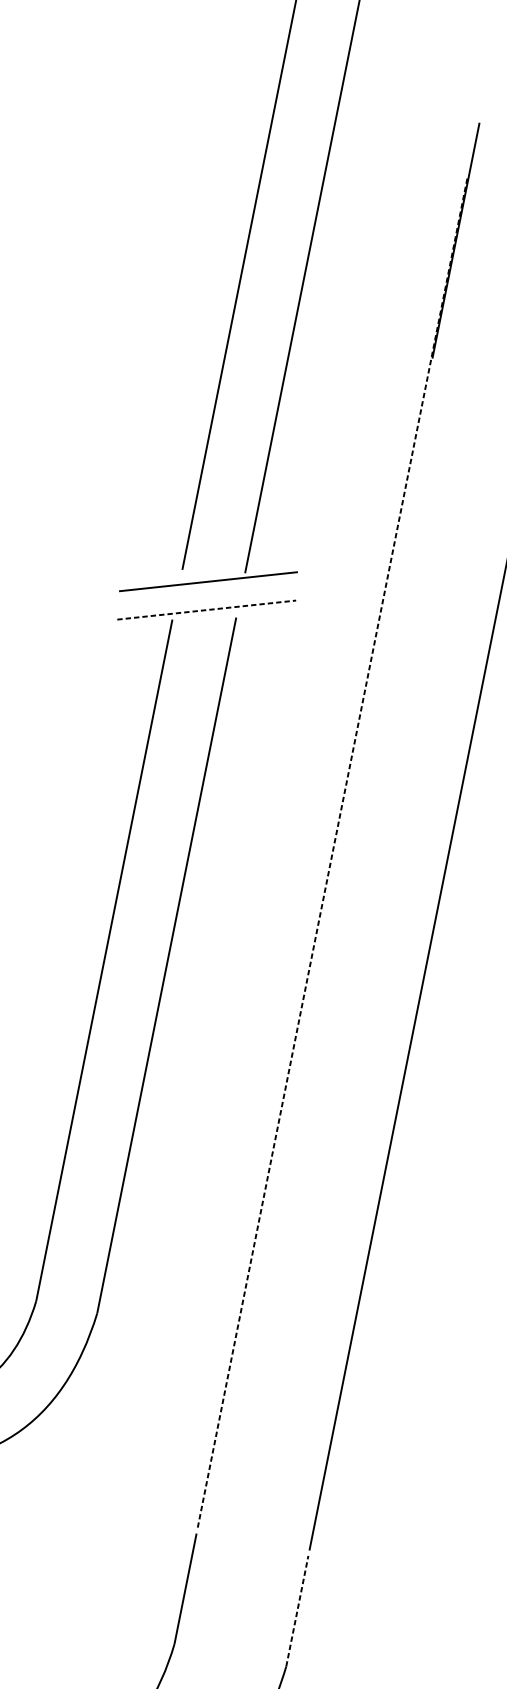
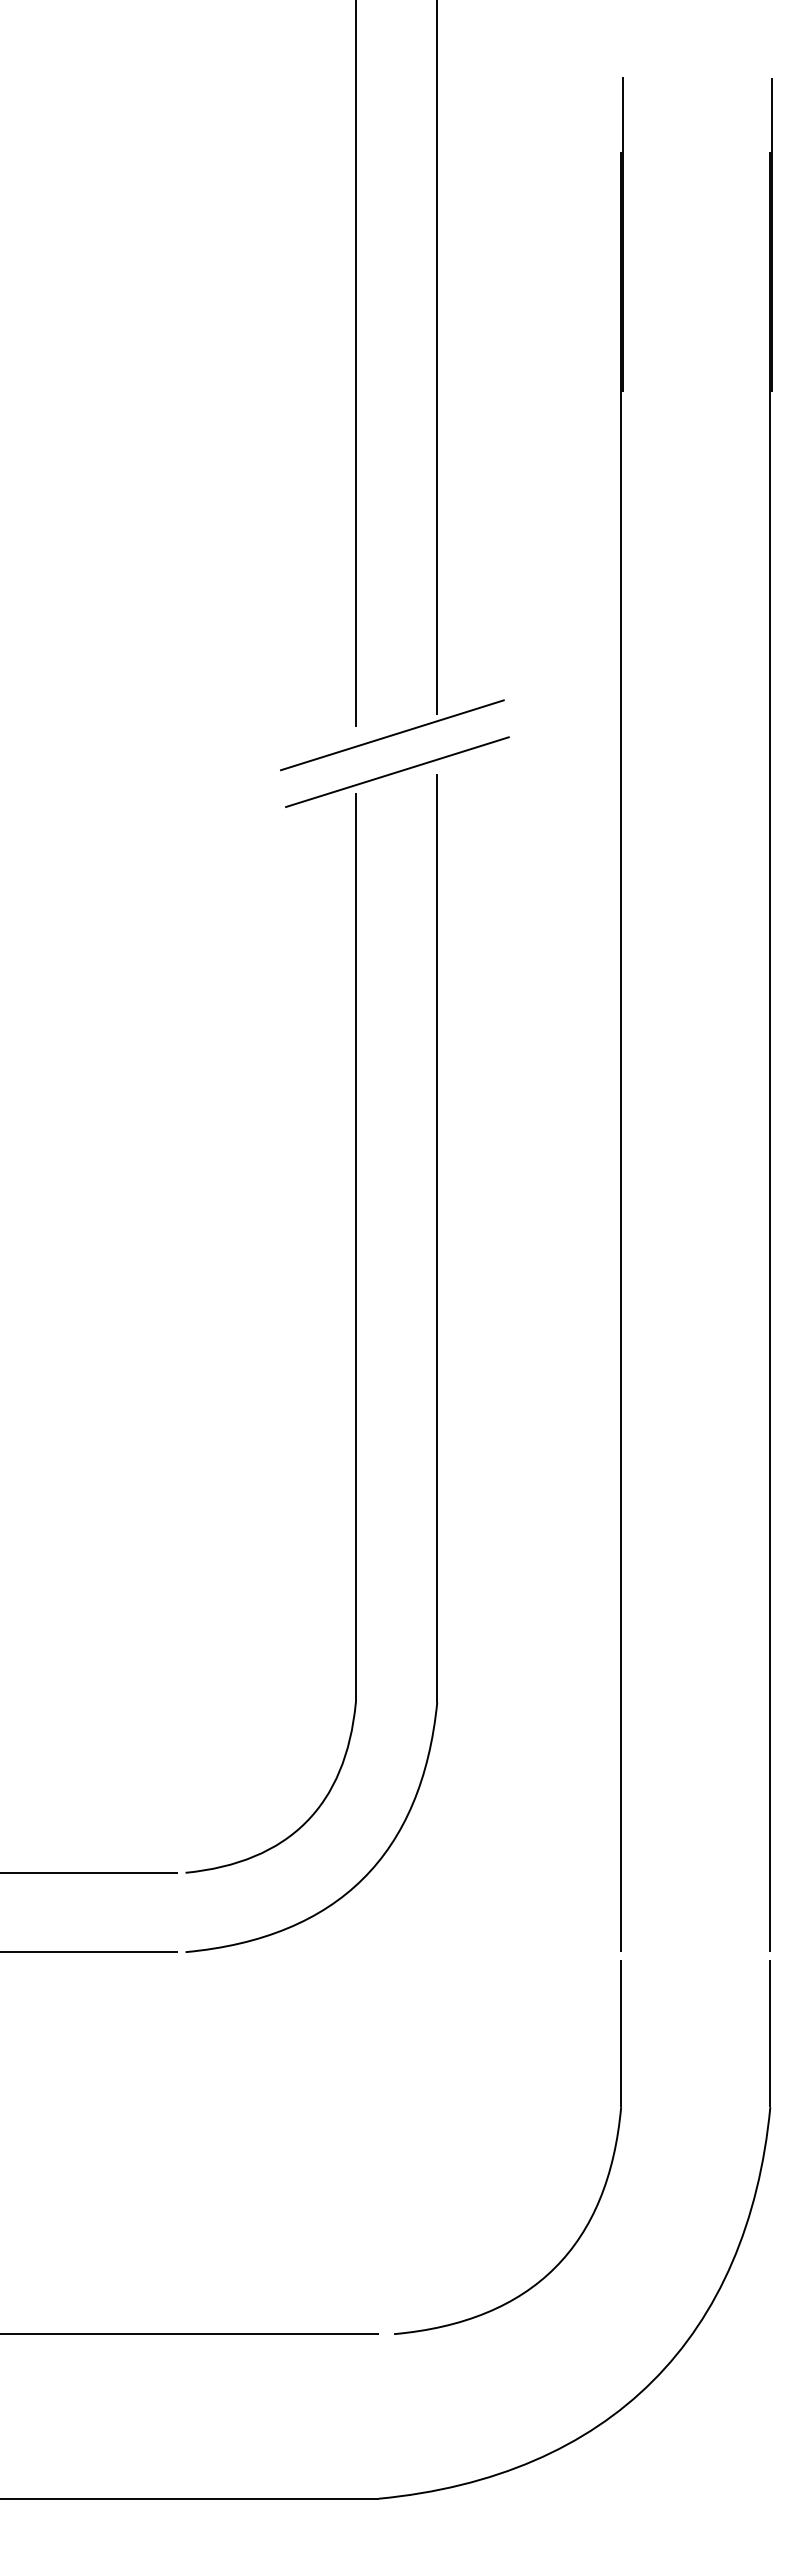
line: (206, 610) -> (397, 772), dashed -> solid
line: (332, 853) -> (621, 1052), dashed -> solid
line: (297, 1611) -> (770, 2033), dashed -> solid

